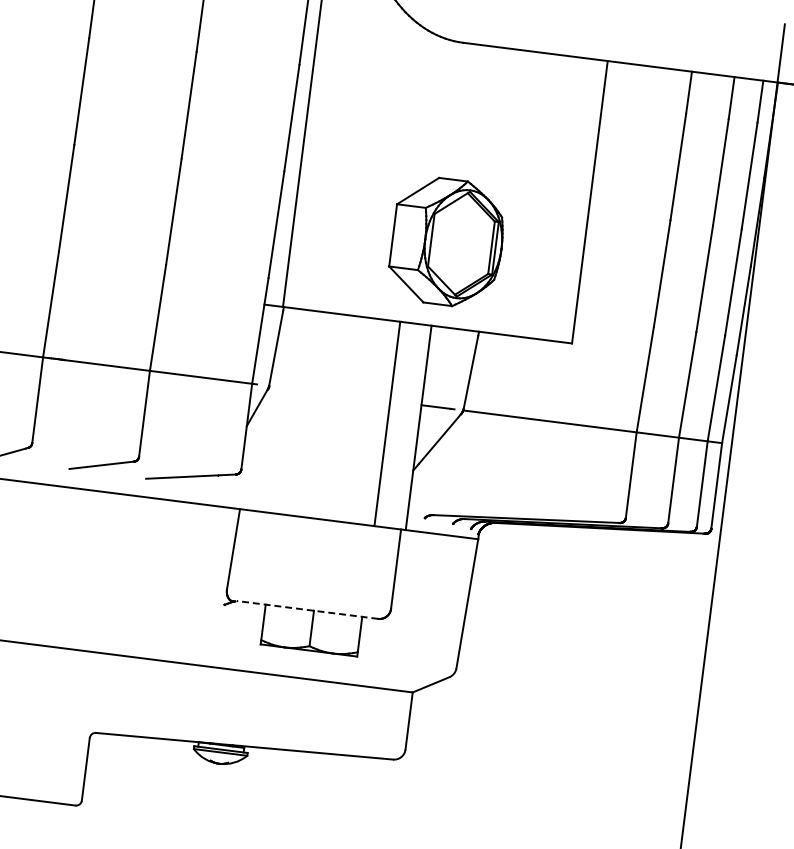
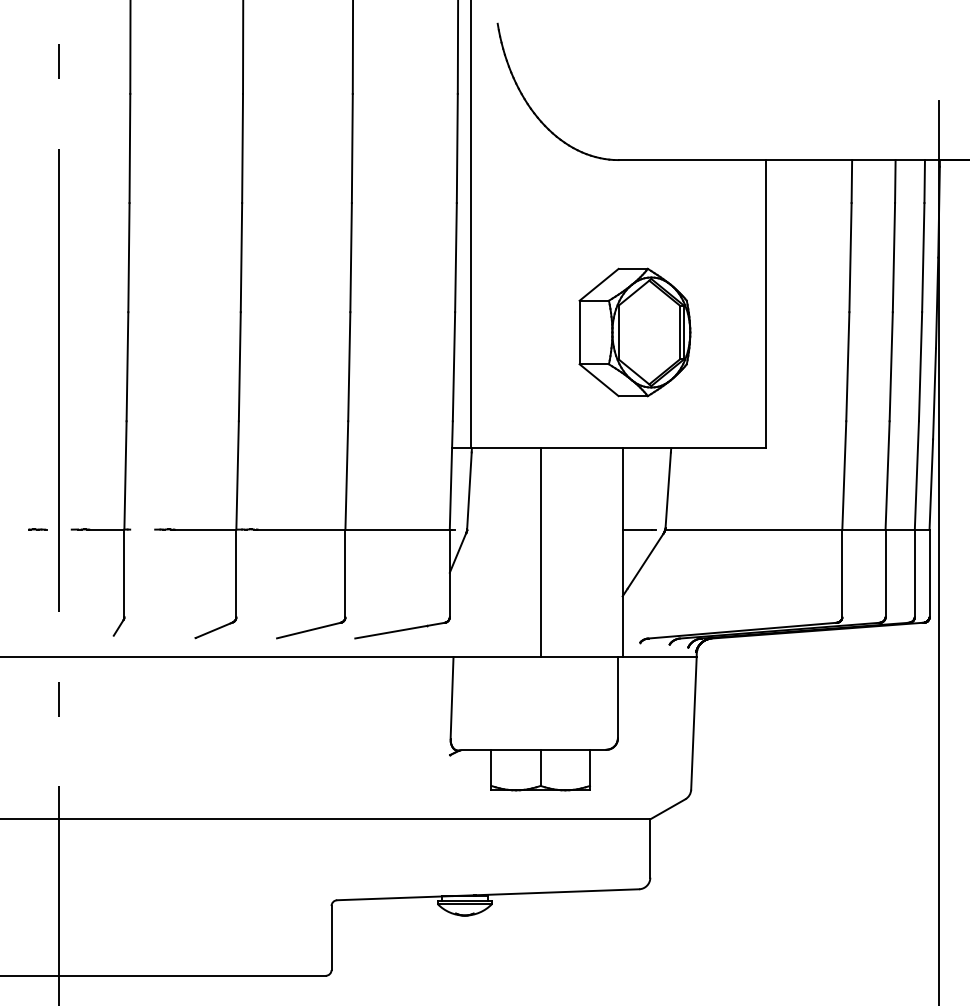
part: (446, 242) -> (634, 332), moved
line: (387, 423) -> (540, 552), moved
line: (306, 609) -> (533, 749), dashed -> solid

